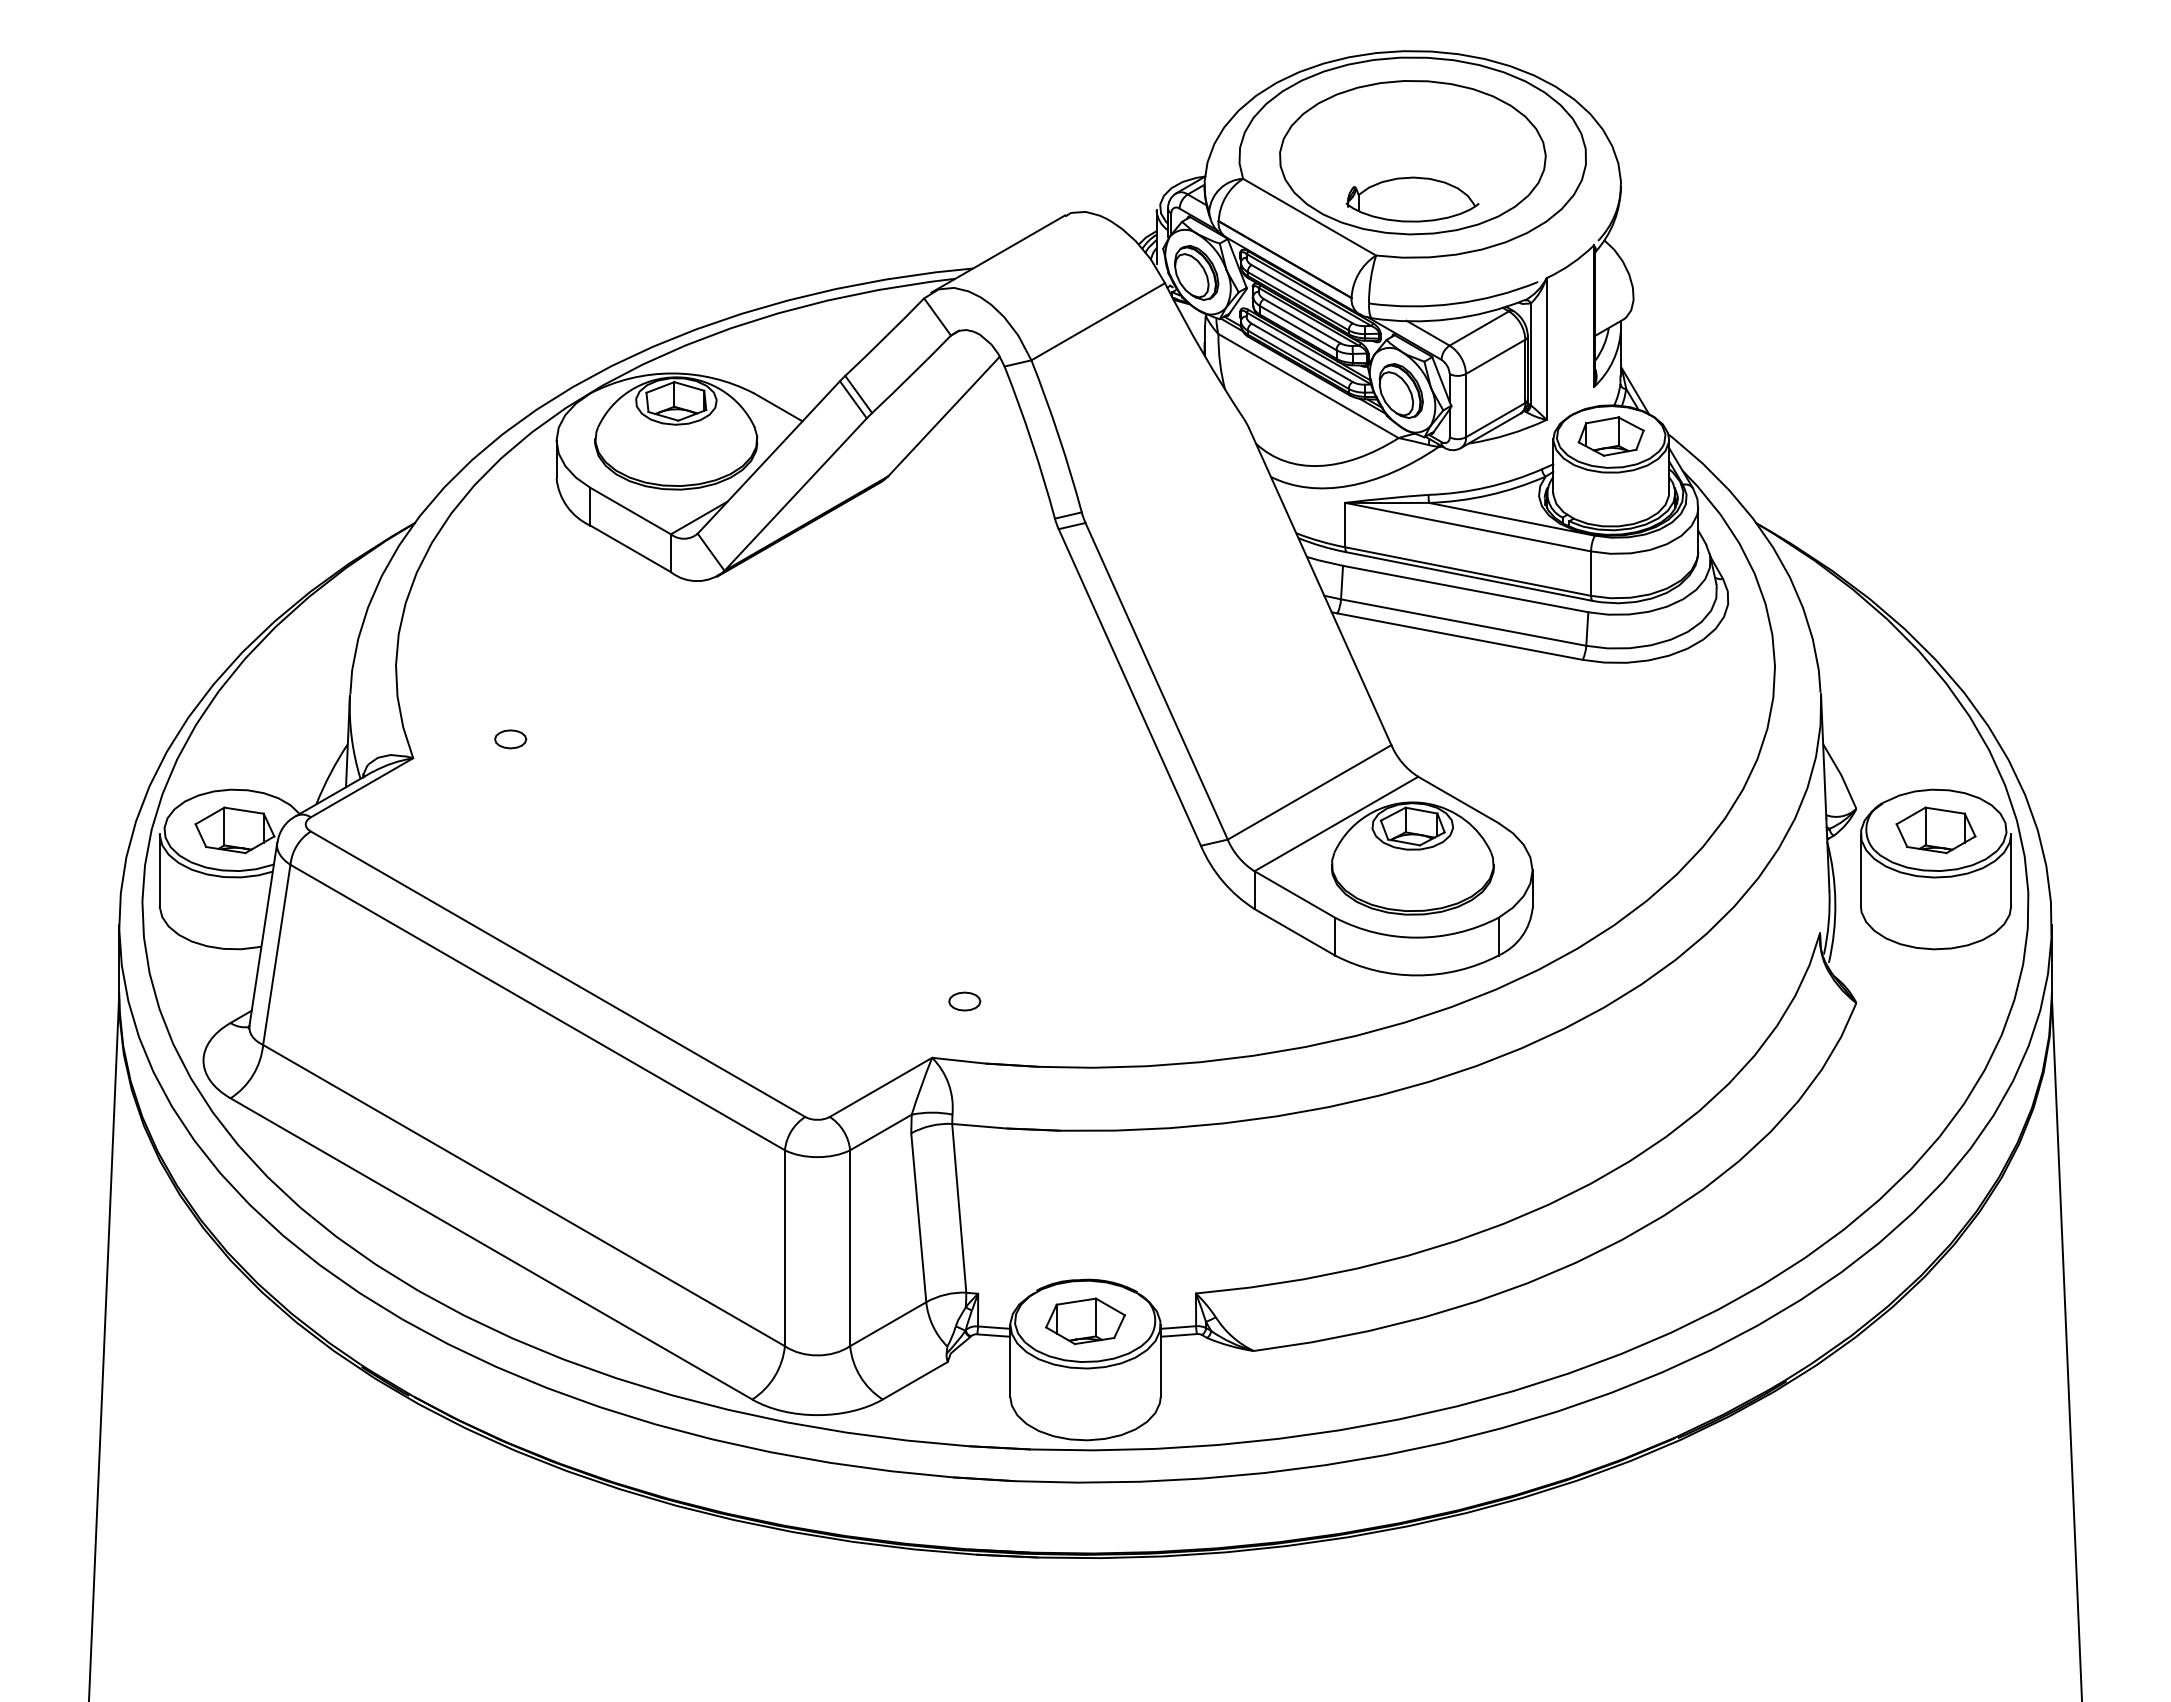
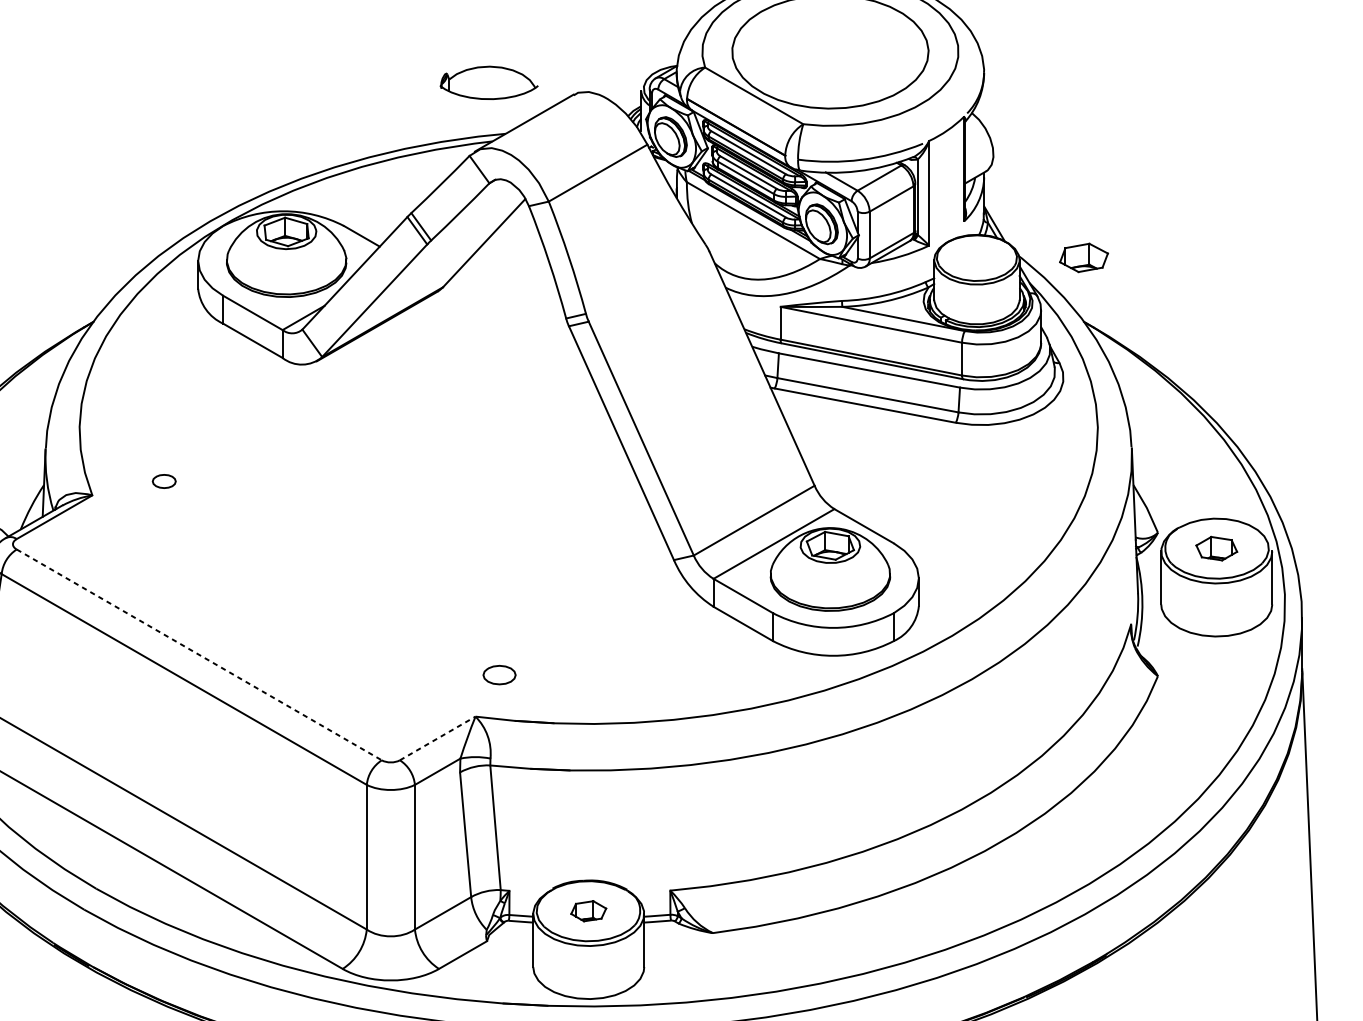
part: (1412, 199) -> (489, 82), moved
part: (1610, 436) -> (1083, 257), moved
part: (1935, 830) -> (1216, 548), size x0.7
line: (558, 974) -> (199, 655), solid -> dashed
part: (964, 1001) -> (499, 675), size x1.4
line: (881, 1087) -> (438, 738), solid -> dashed
part: (1085, 1321) -> (588, 911), size x0.6

